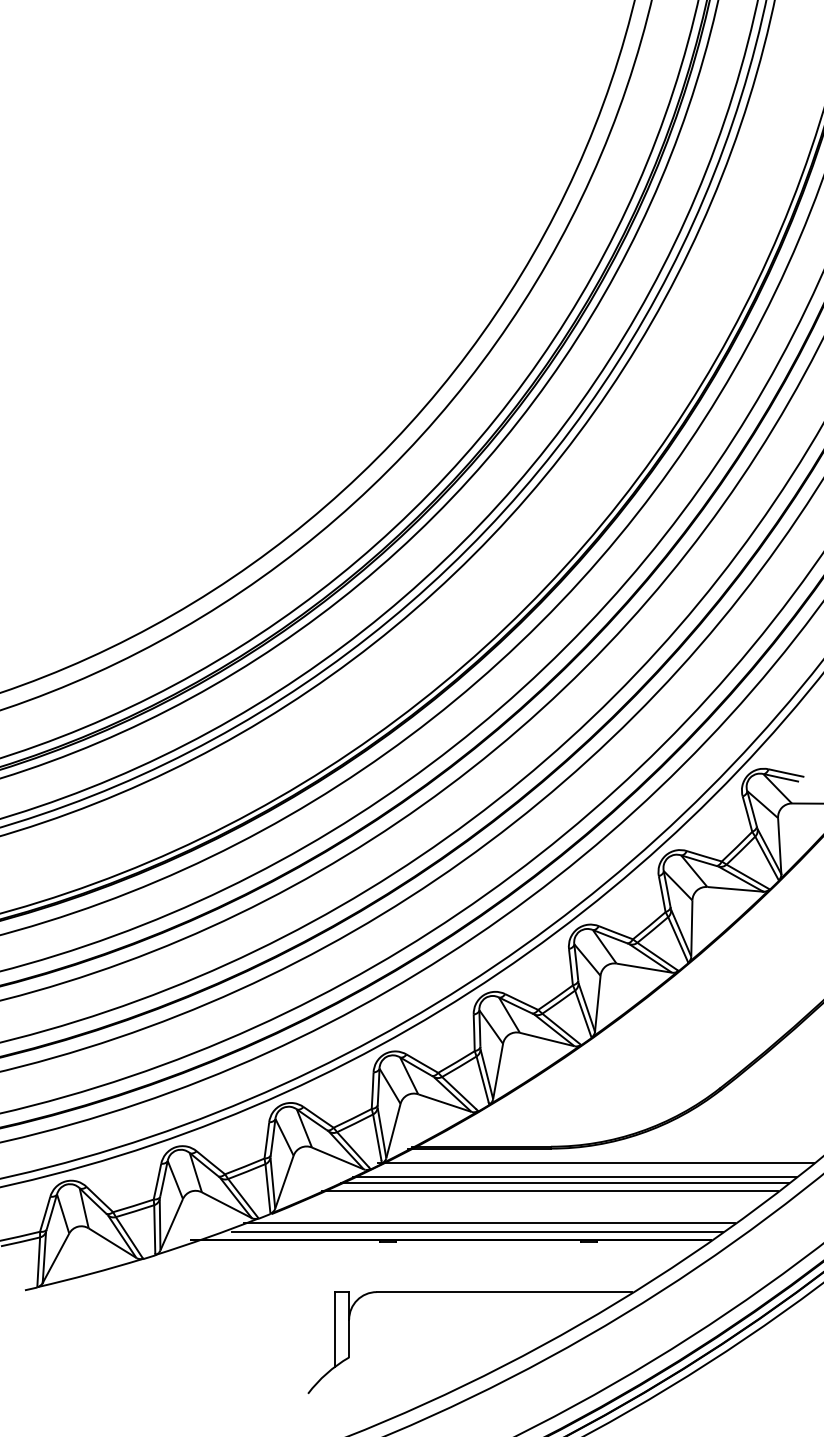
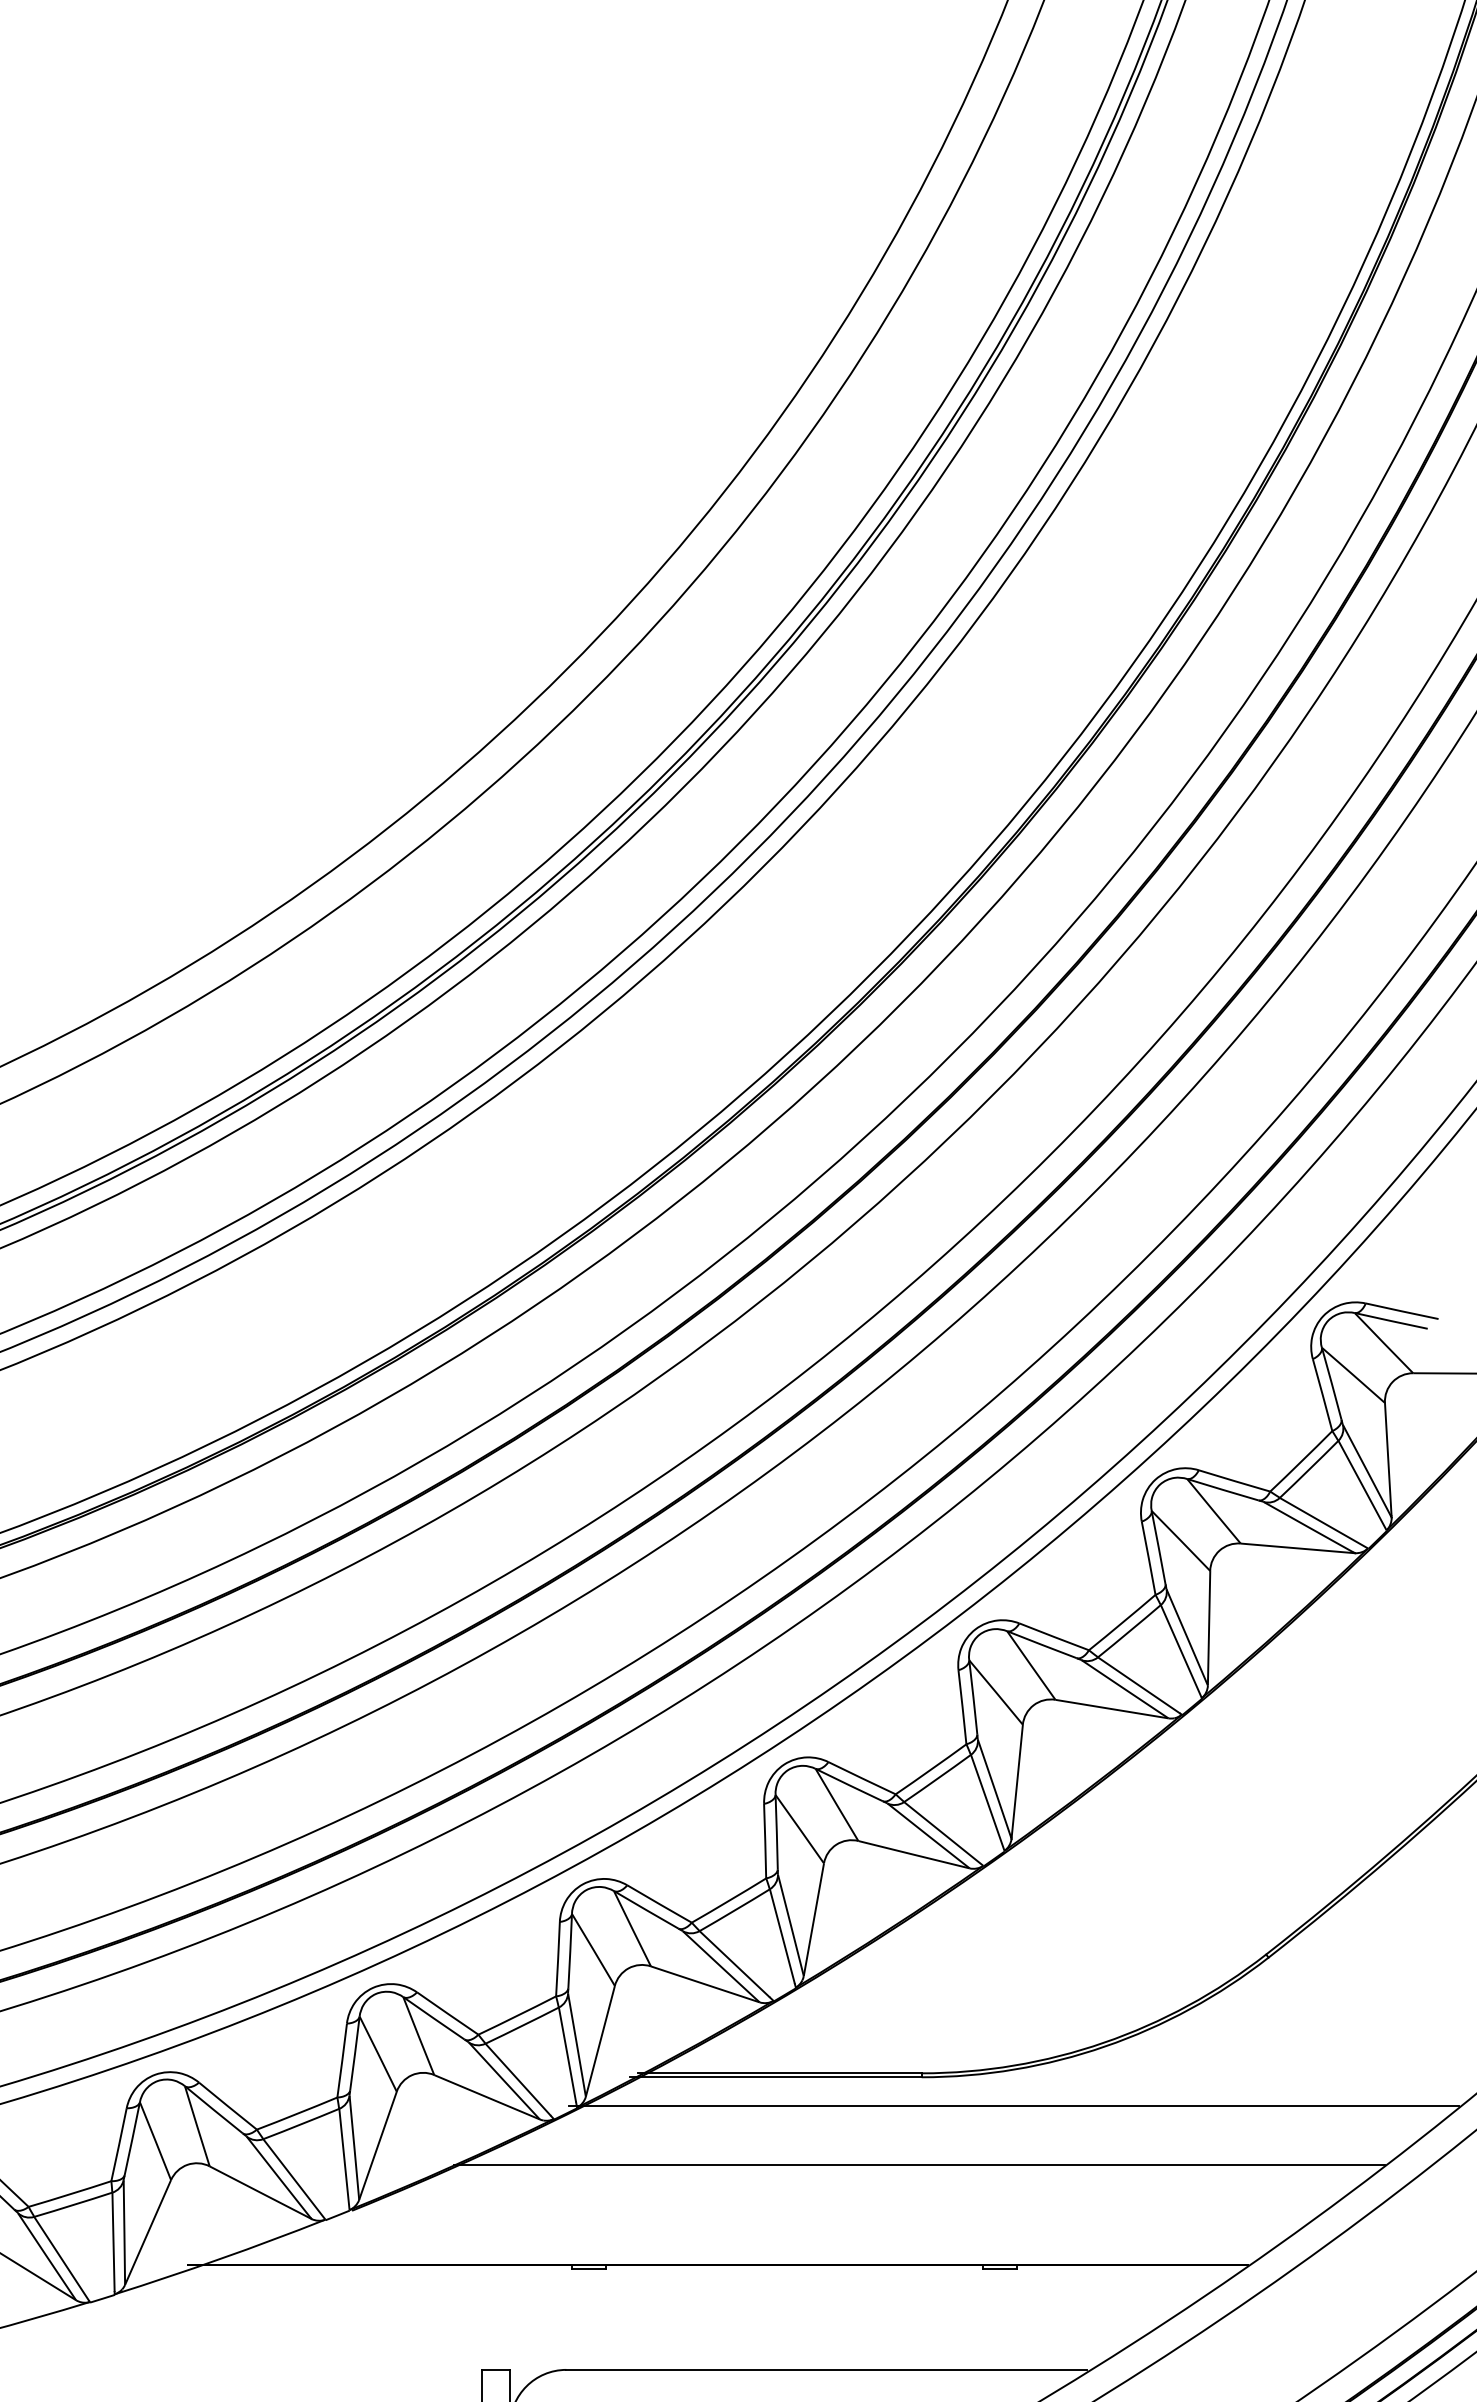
line: (574, 1176) -> (969, 2134), removed
line: (564, 1183) -> (949, 2148), removed
line: (489, 1223) -> (796, 2229), removed
line: (477, 1231) -> (771, 2246), removed

